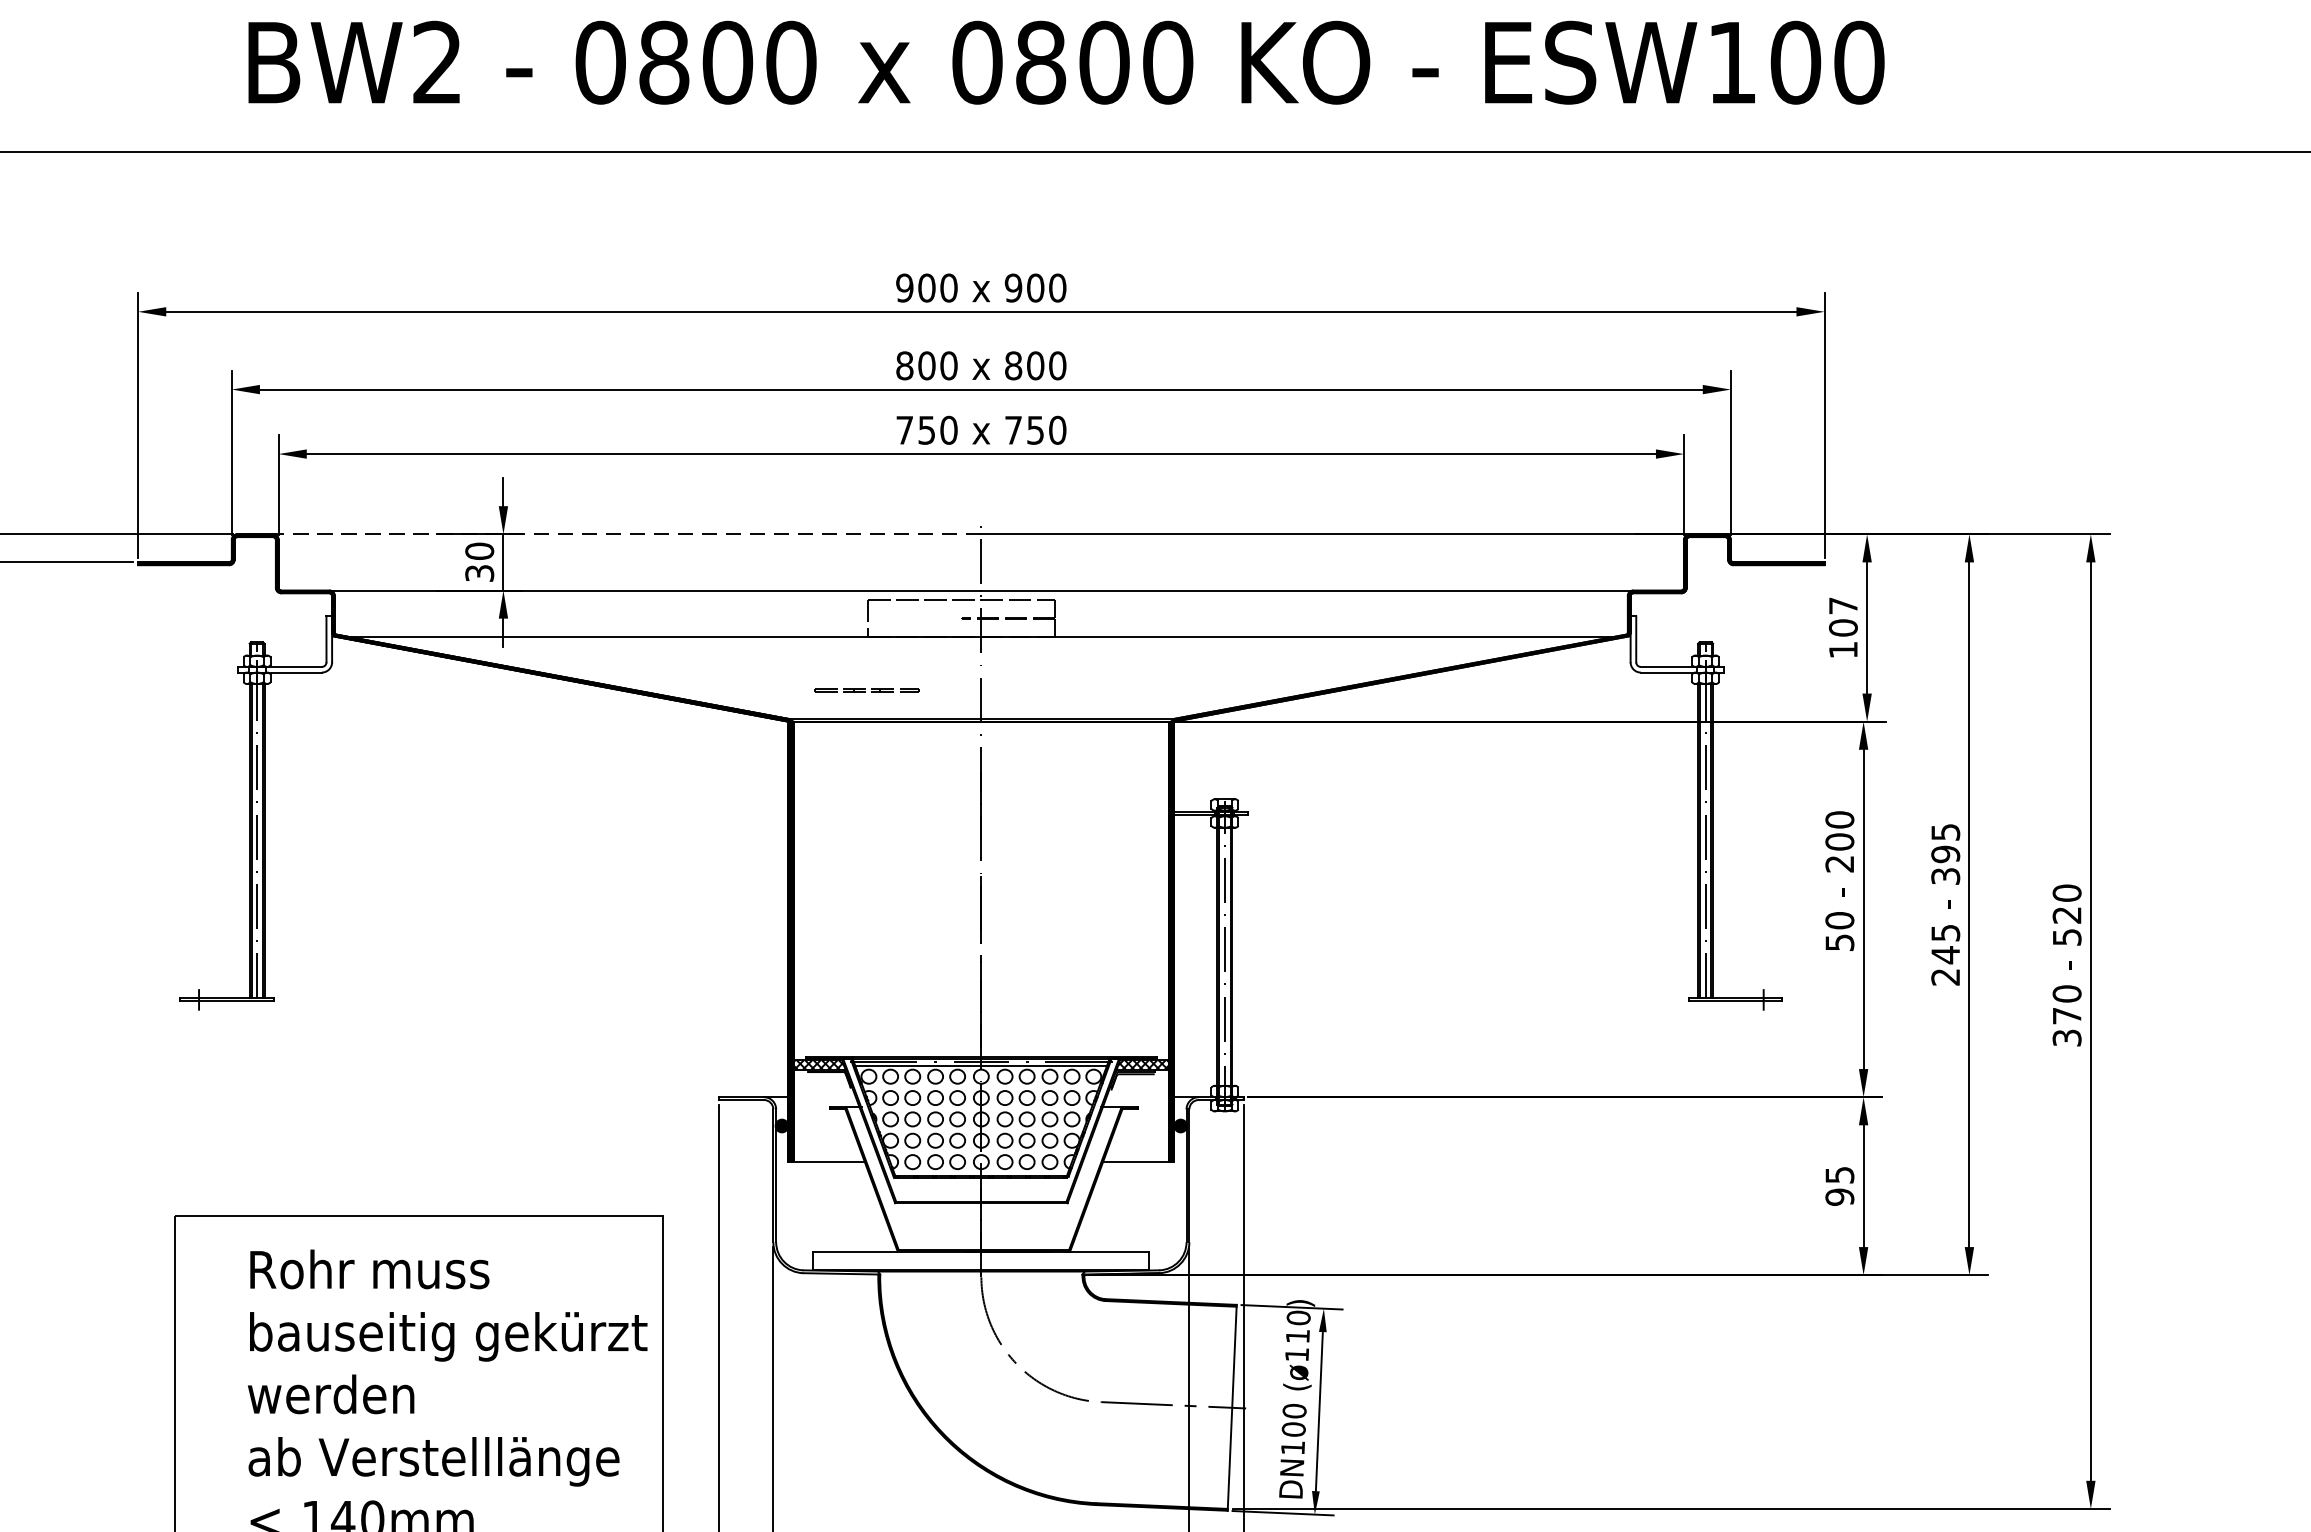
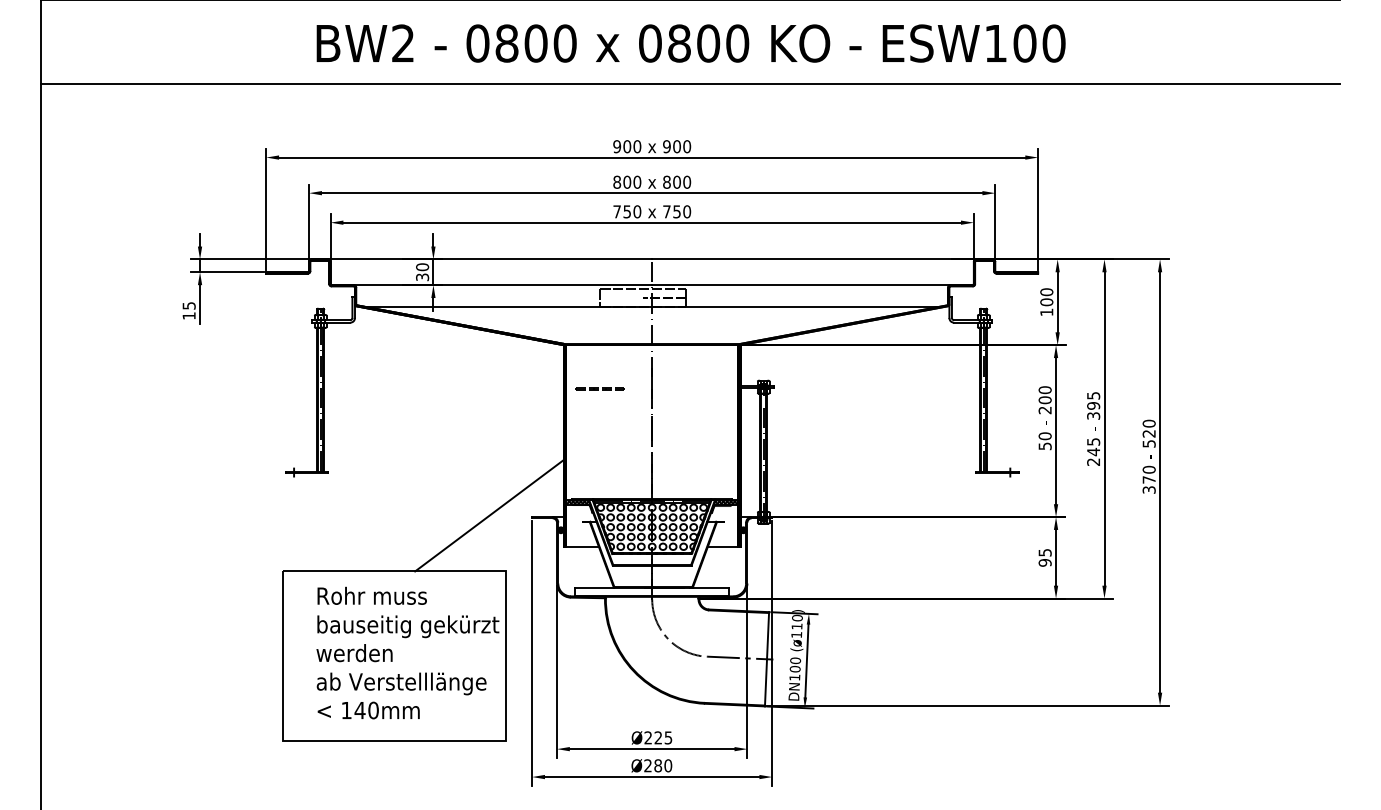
line: (608, 534) -> (481, 259), dashed -> solid
text: (1842, 606) -> (1046, 292), 107 -> 100
line: (864, 689) -> (598, 388), moved
line: (628, 1091) -> (490, 514), added

